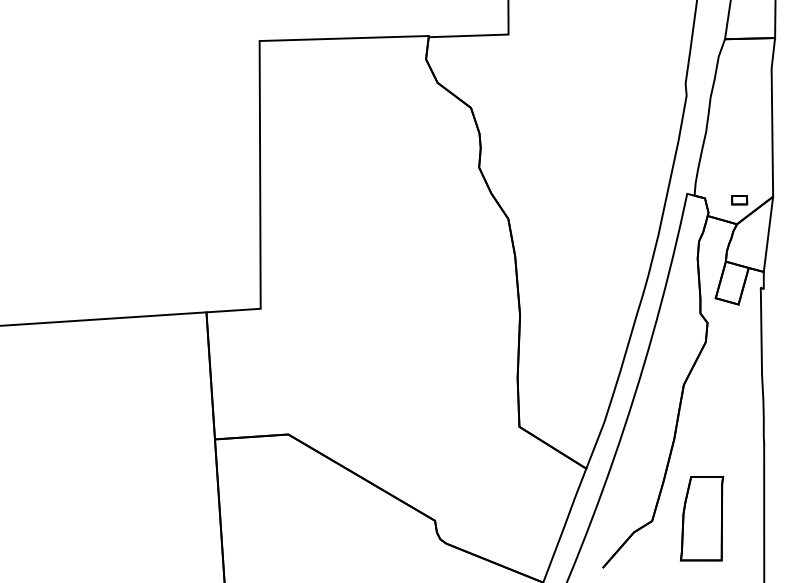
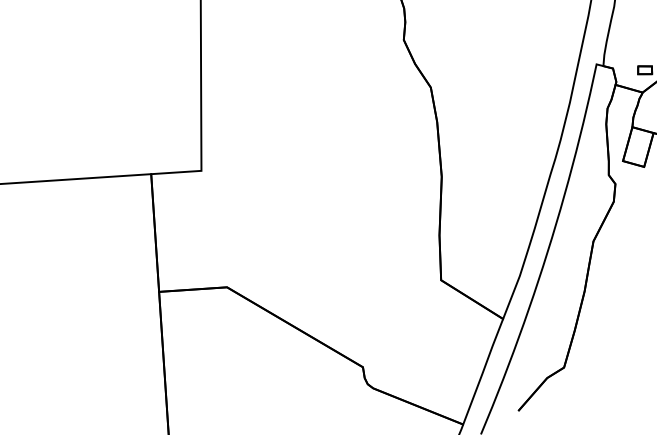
part: (702, 518) -> (610, 365), removed

